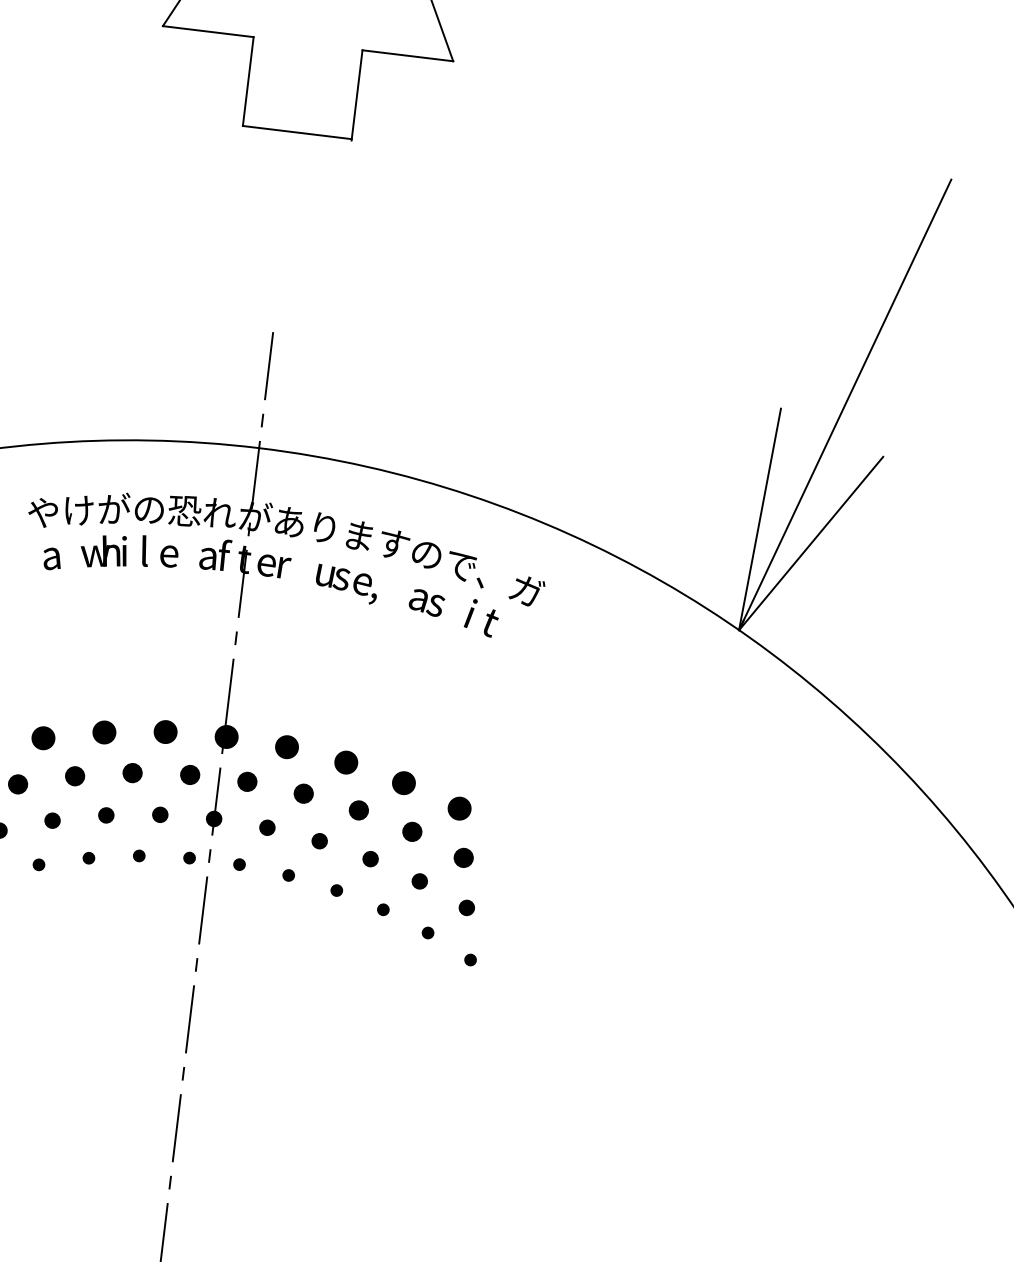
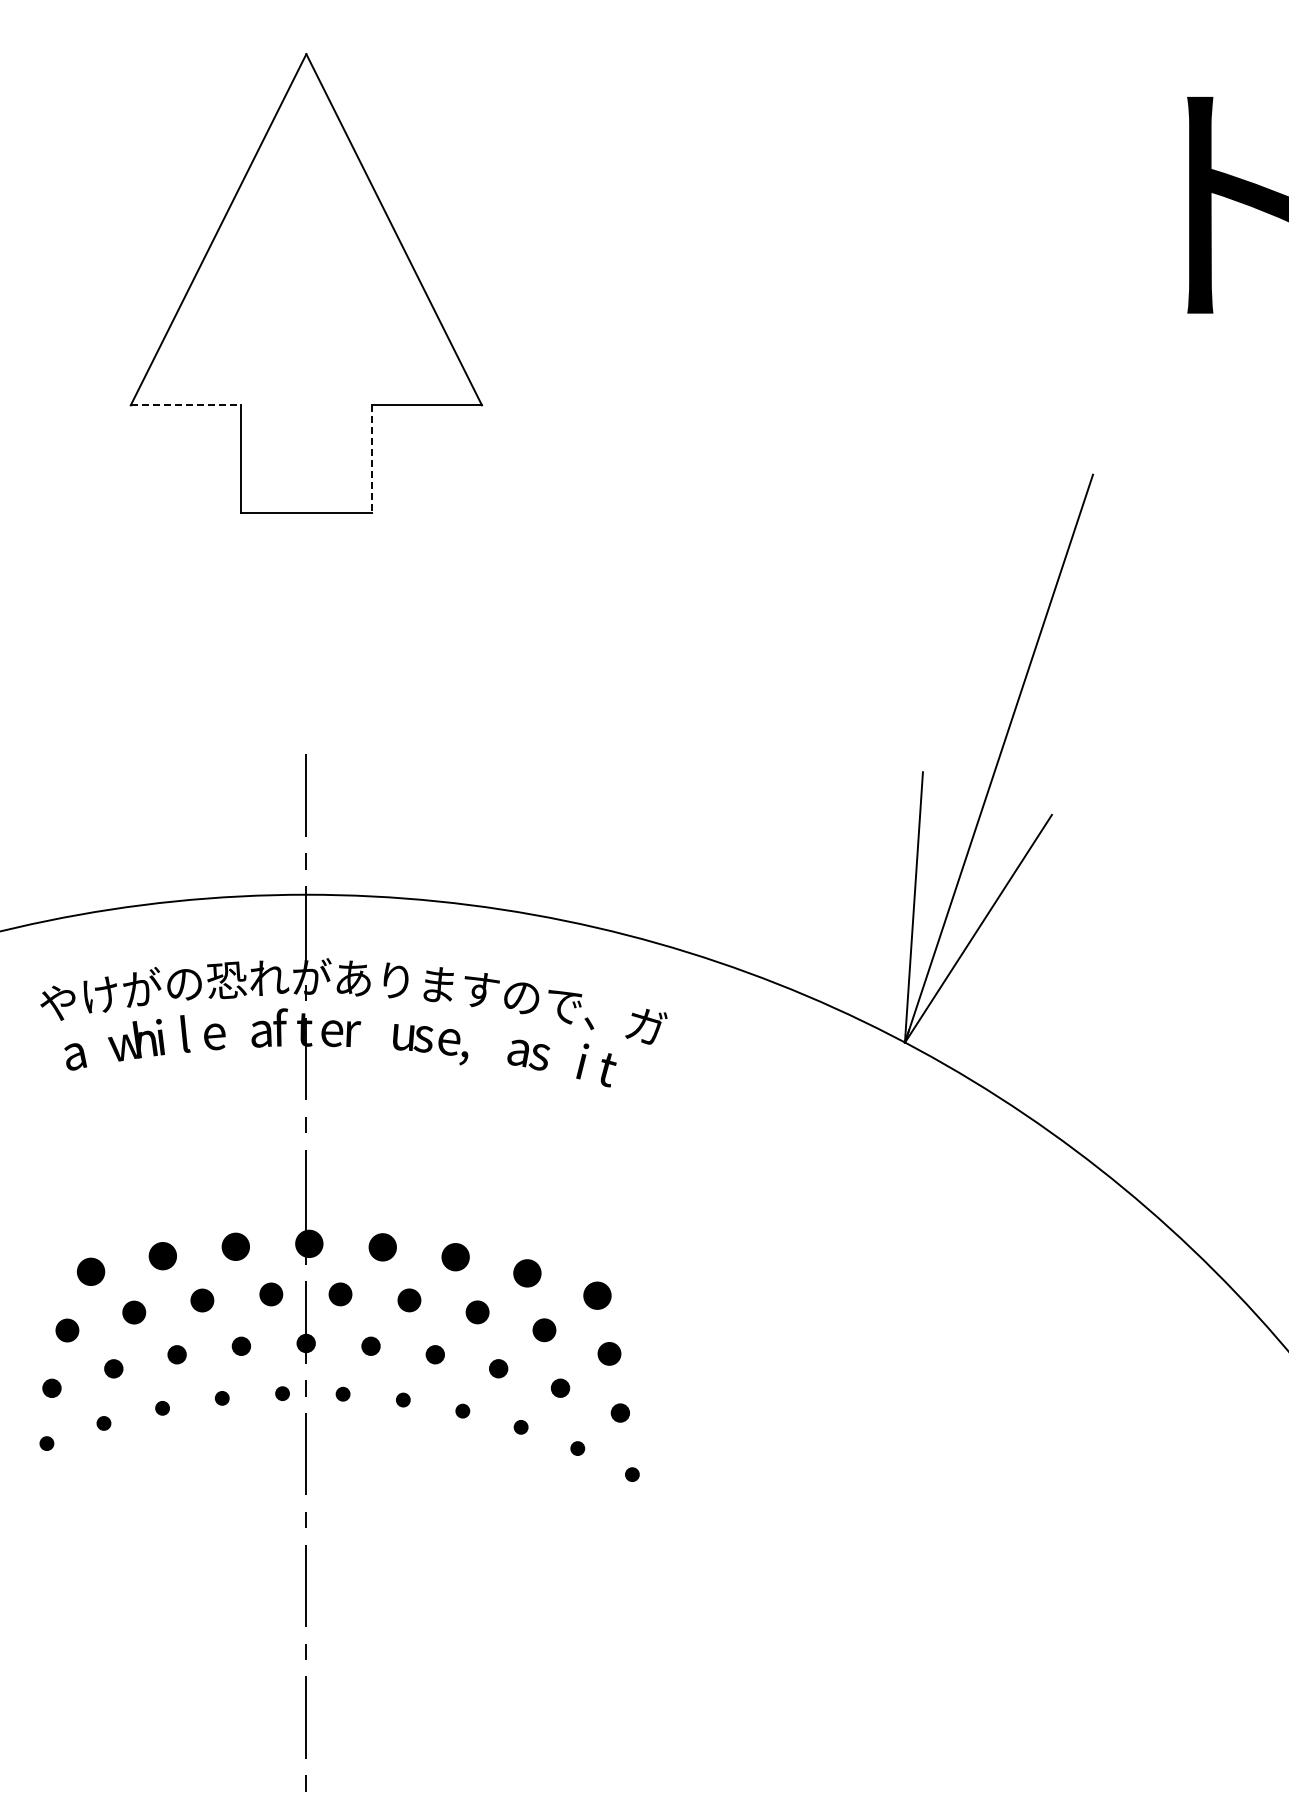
line: (208, 31) -> (185, 405), solid -> dashed
line: (357, 95) -> (372, 460), solid -> dashed

